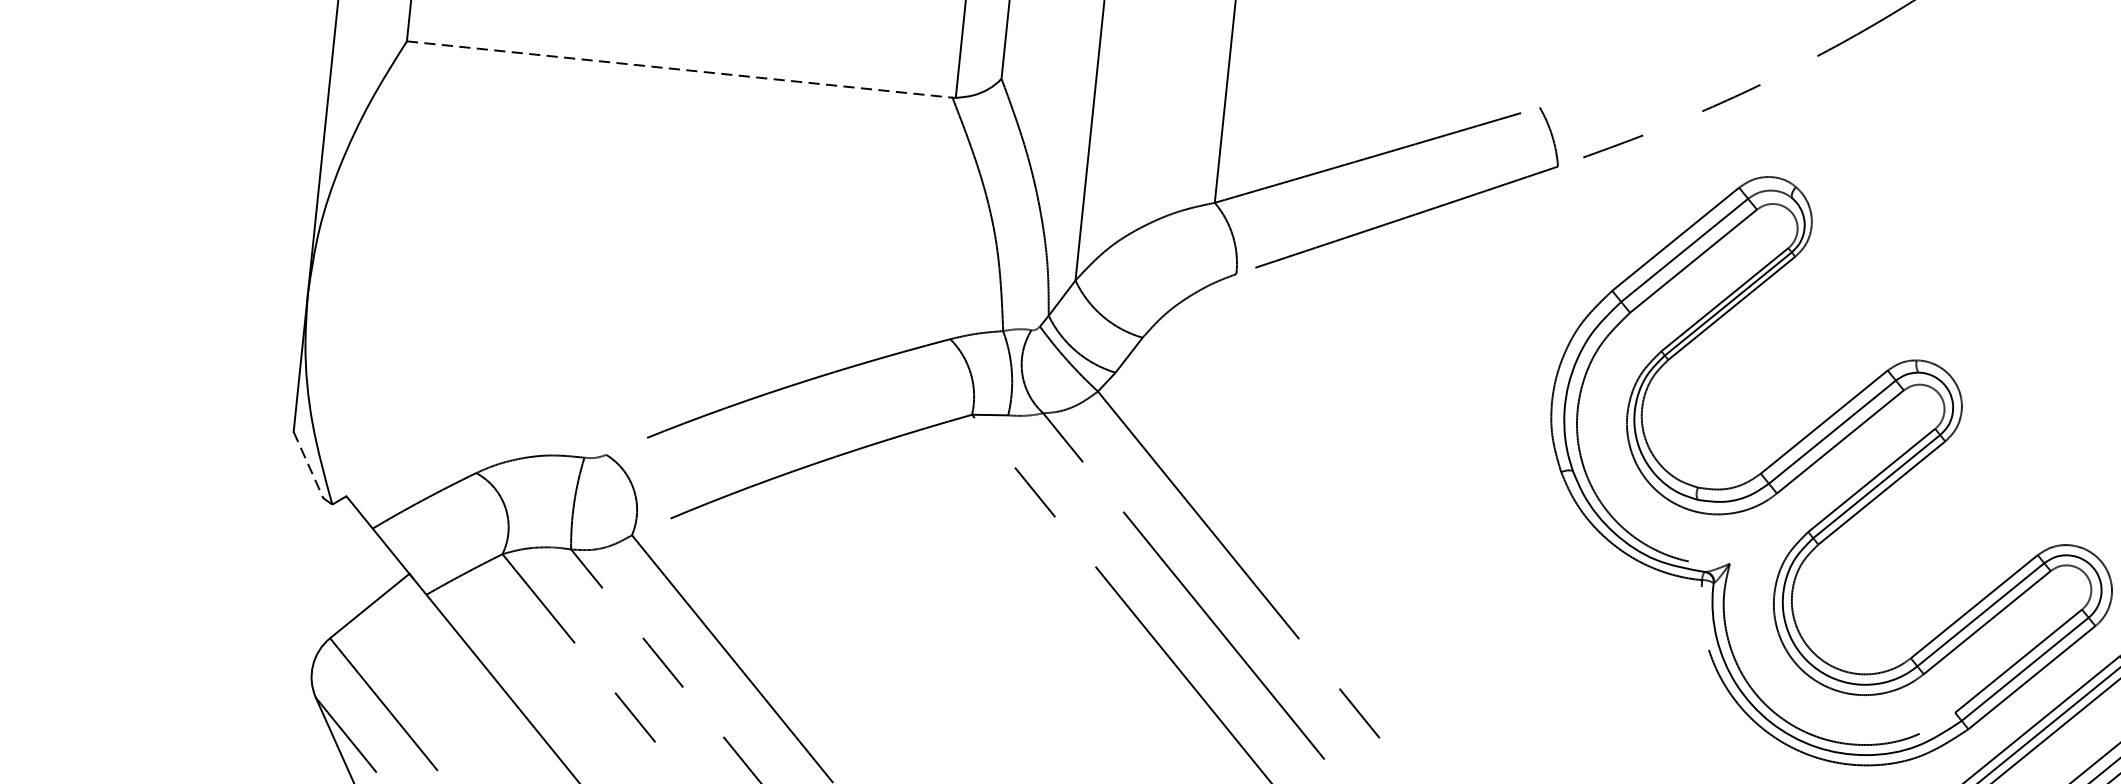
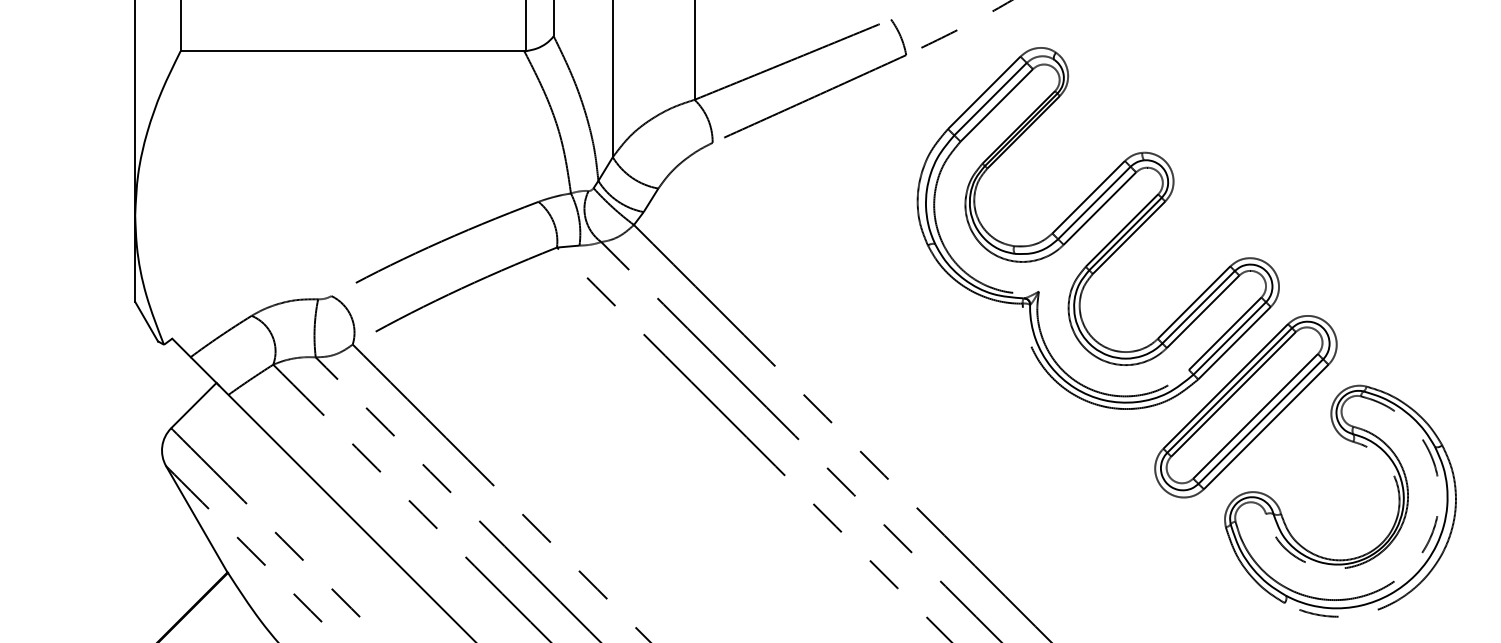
line: (679, 69) -> (352, 51), dashed -> solid
line: (308, 464) -> (146, 321), dashed -> solid

